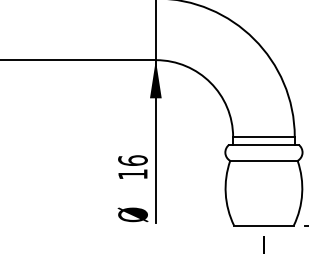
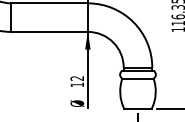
text: (133, 160) -> (77, 78), 16 -> 12

